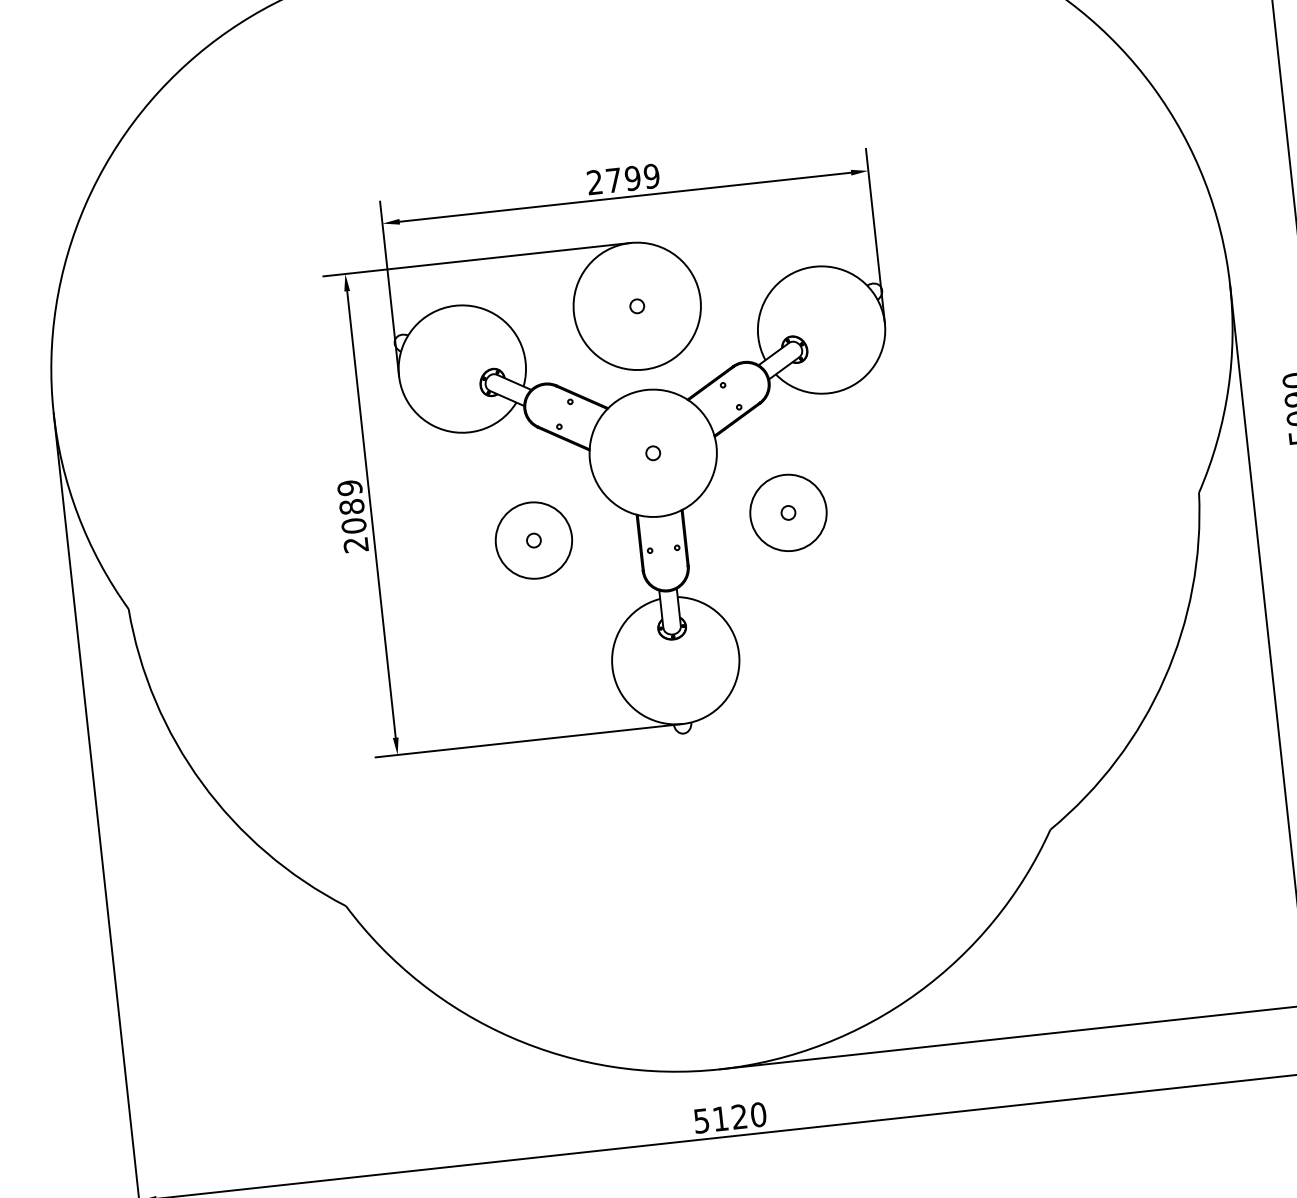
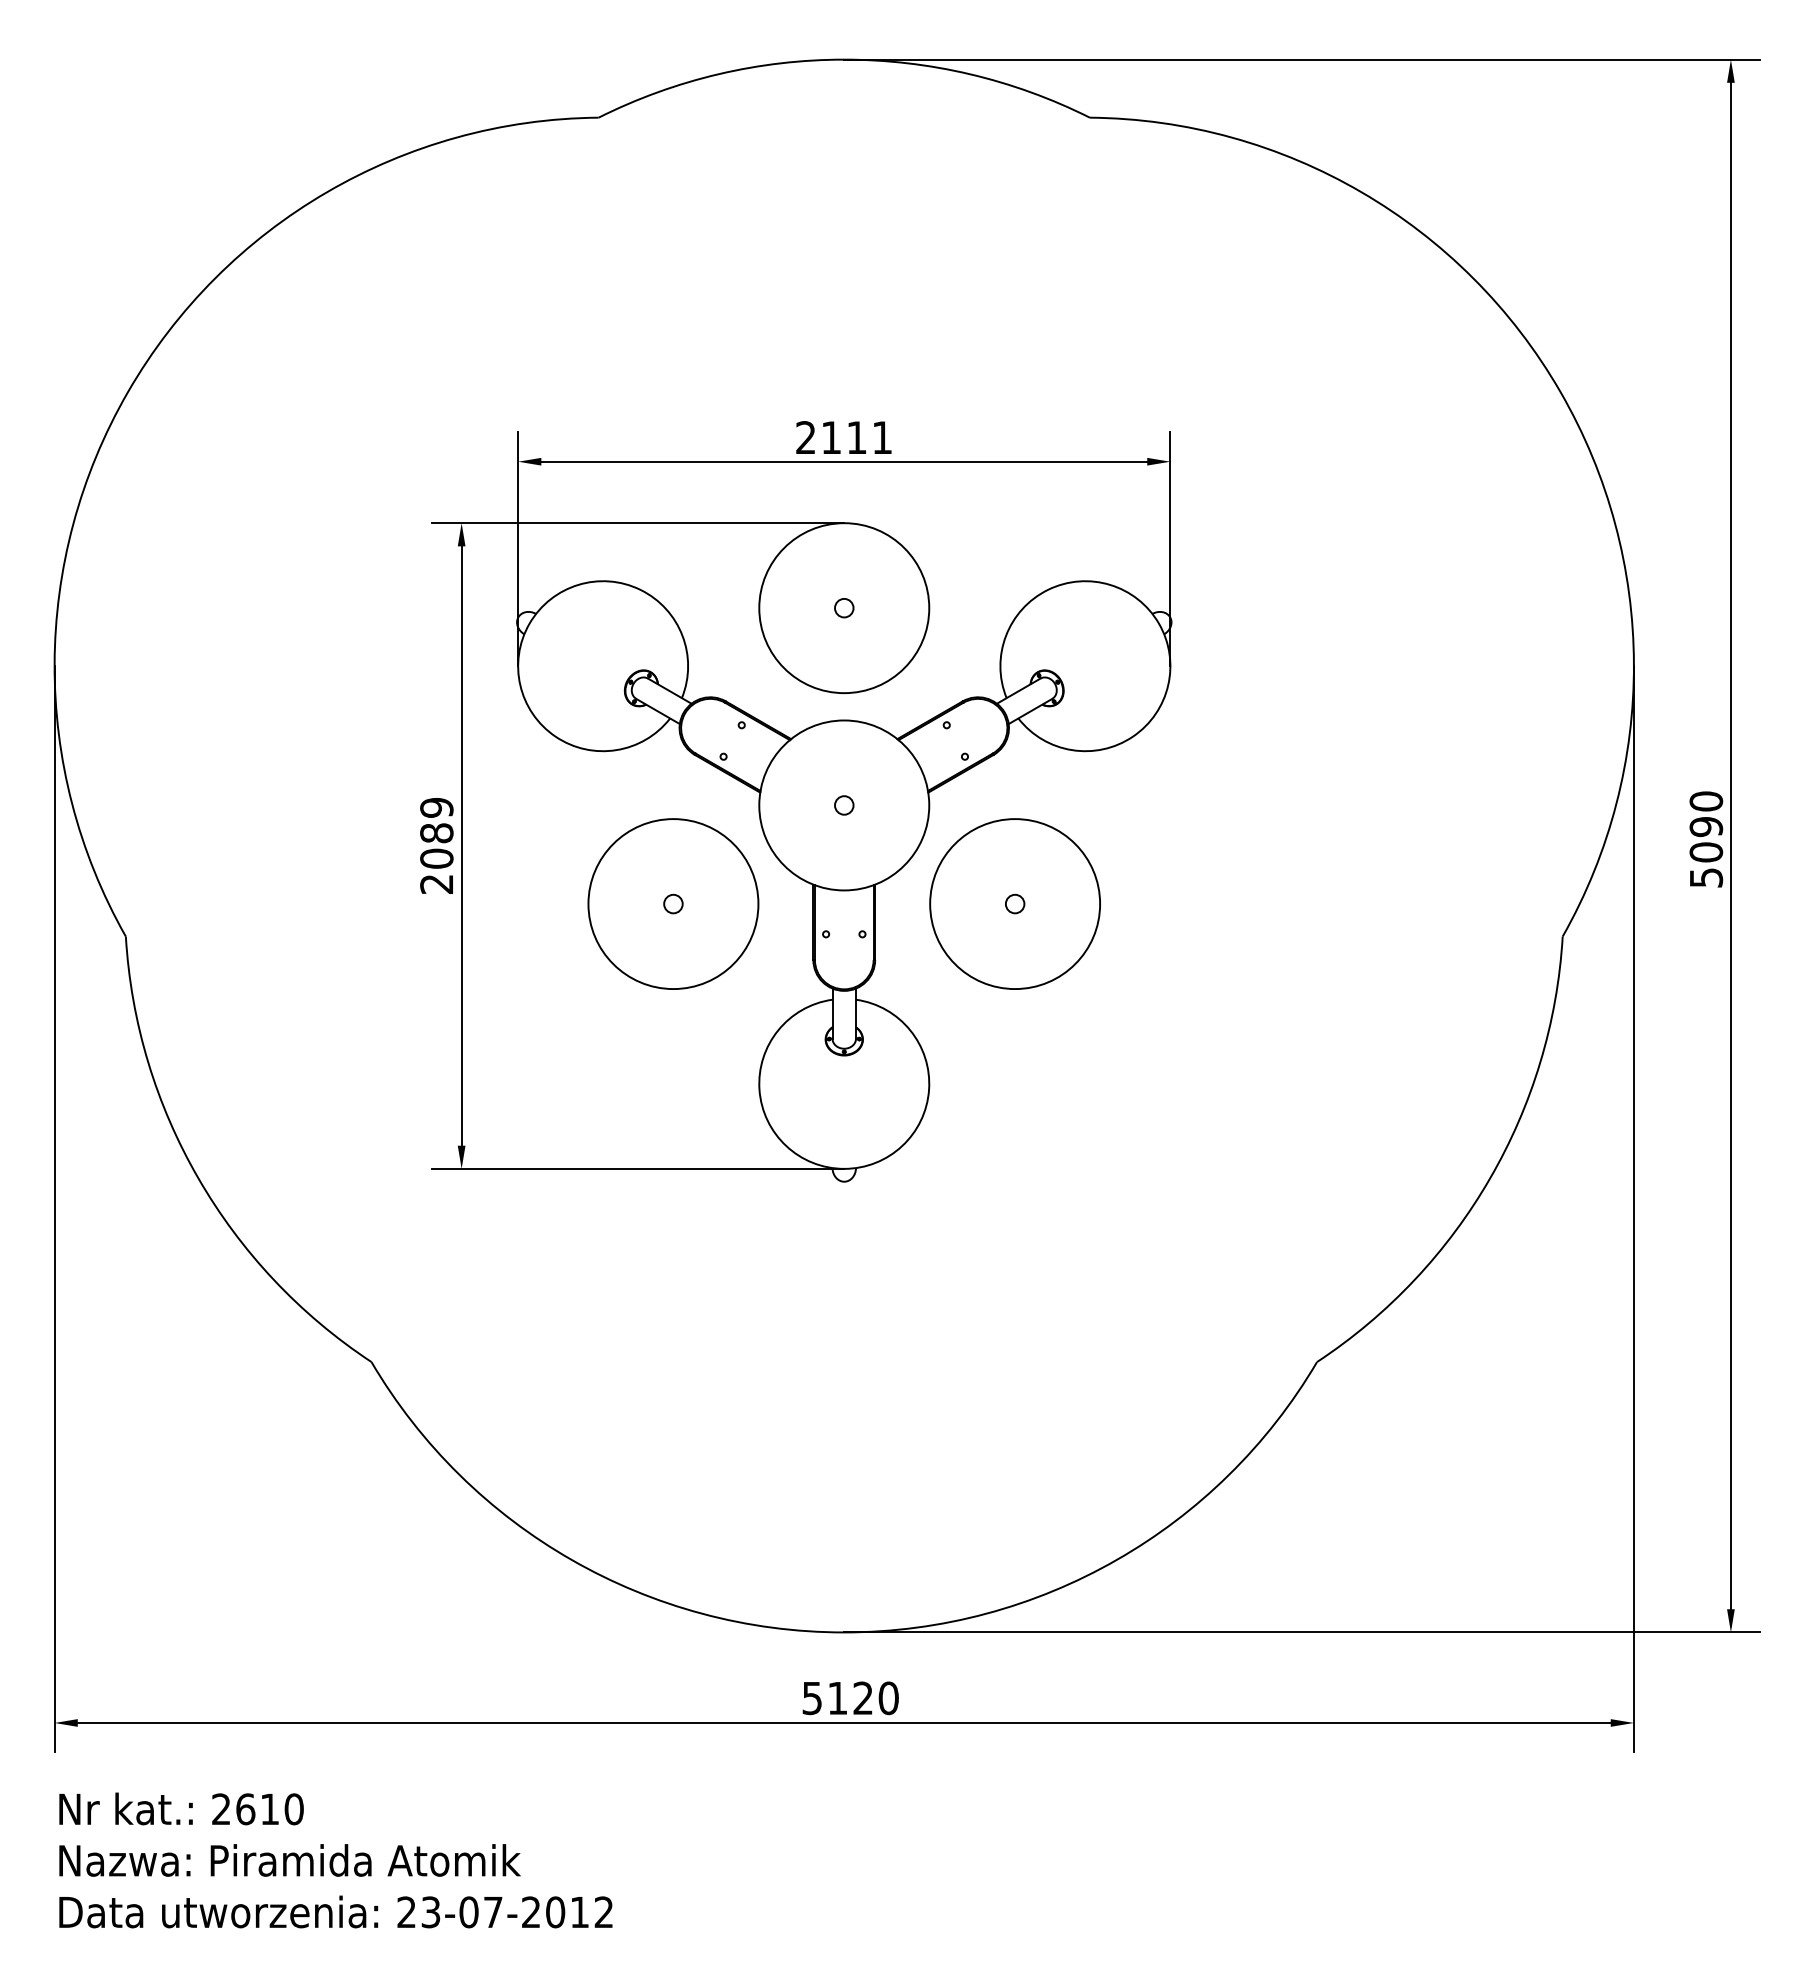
text: (633, 178) -> (857, 437), 2799 -> 2111
circle: (788, 513) -> (1015, 904), size x1.67
circle: (534, 540) -> (673, 904), size x1.67

